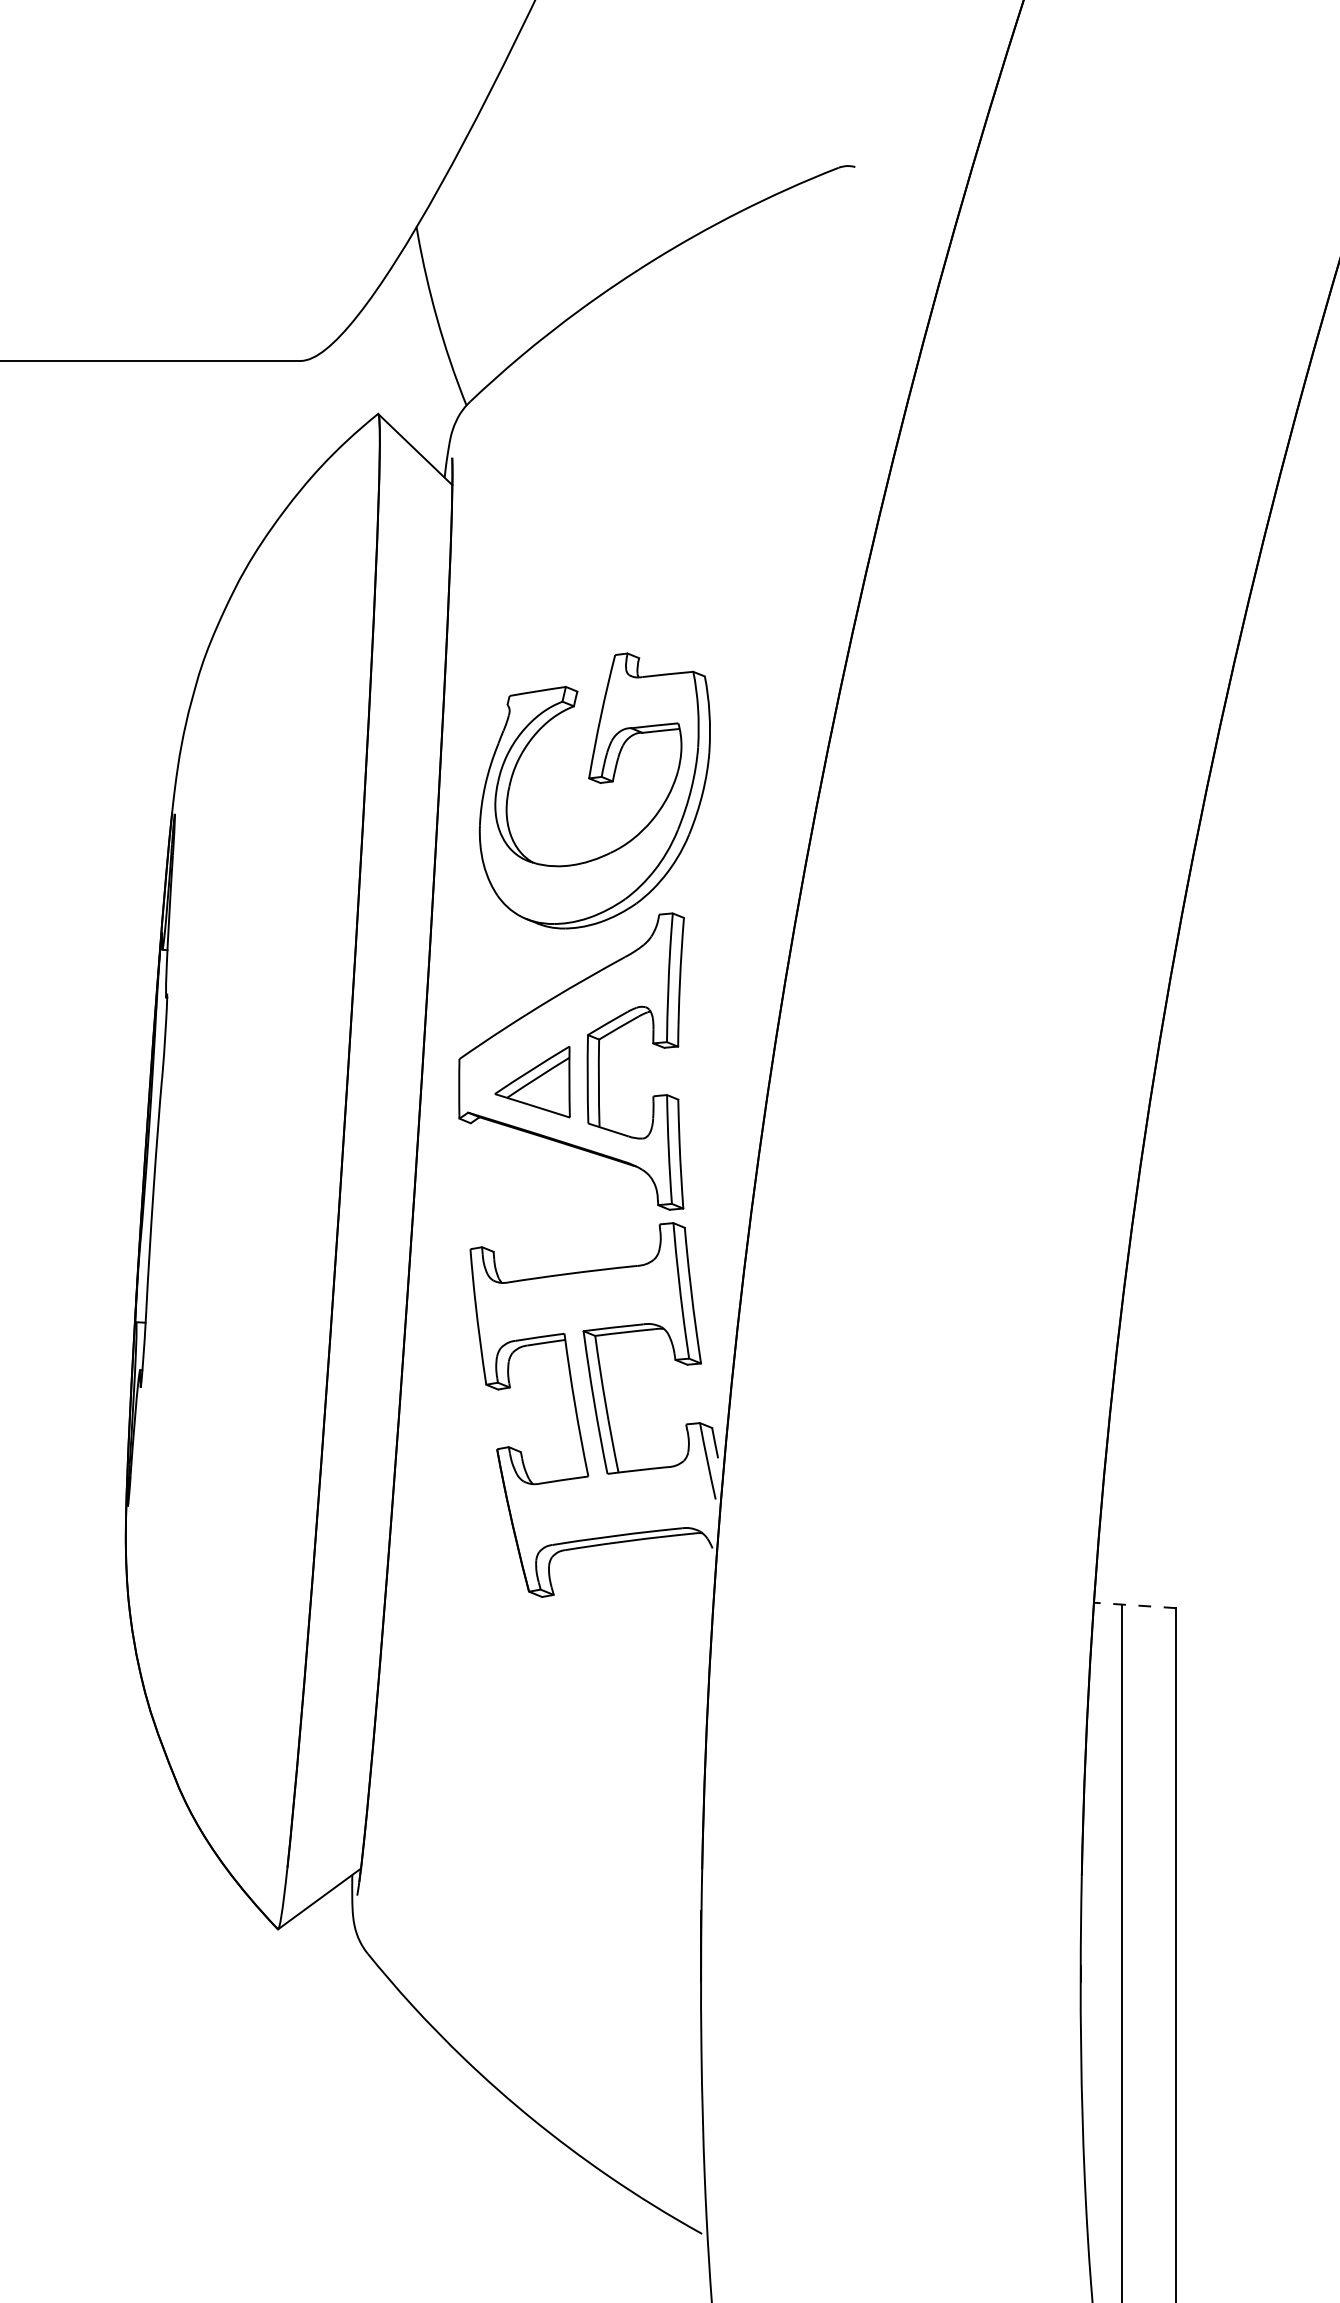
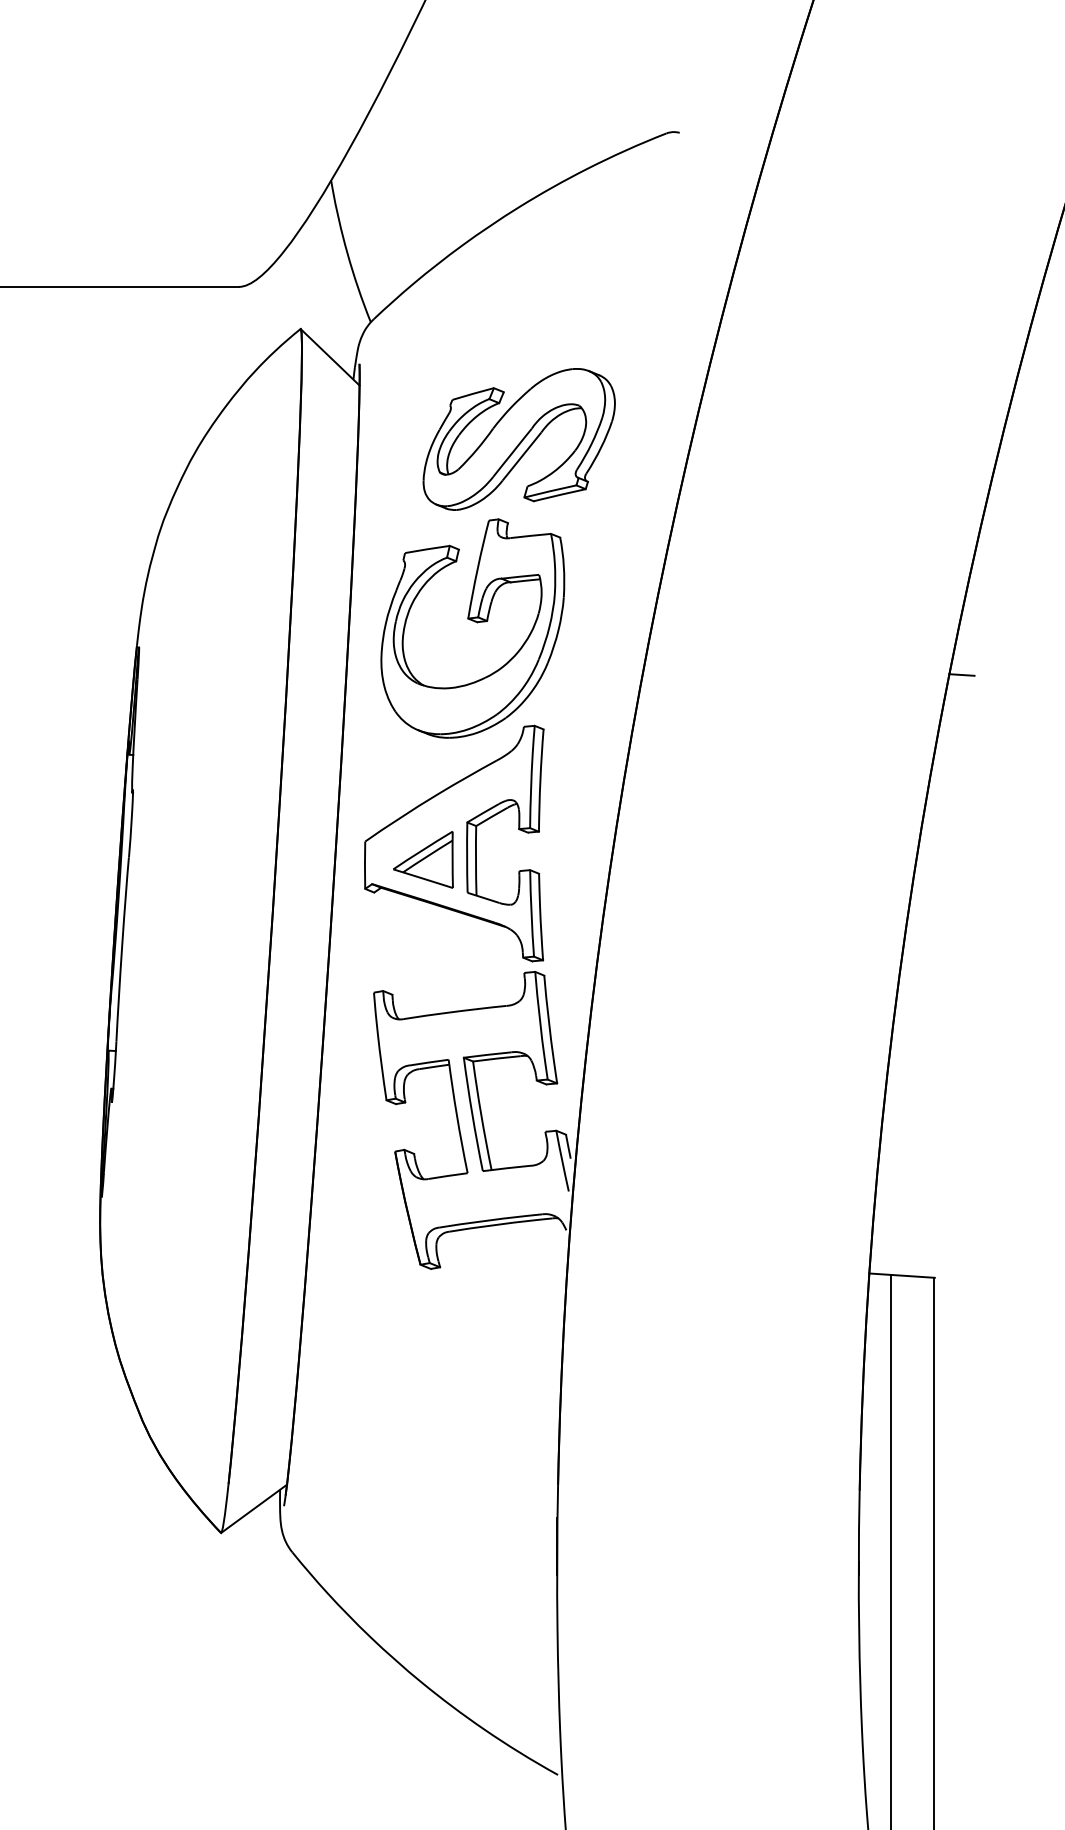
part: (653, 552) -> (519, 439), added
line: (1210, 849) -> (961, 675), added
line: (1134, 1605) -> (901, 1275), dashed -> solid

